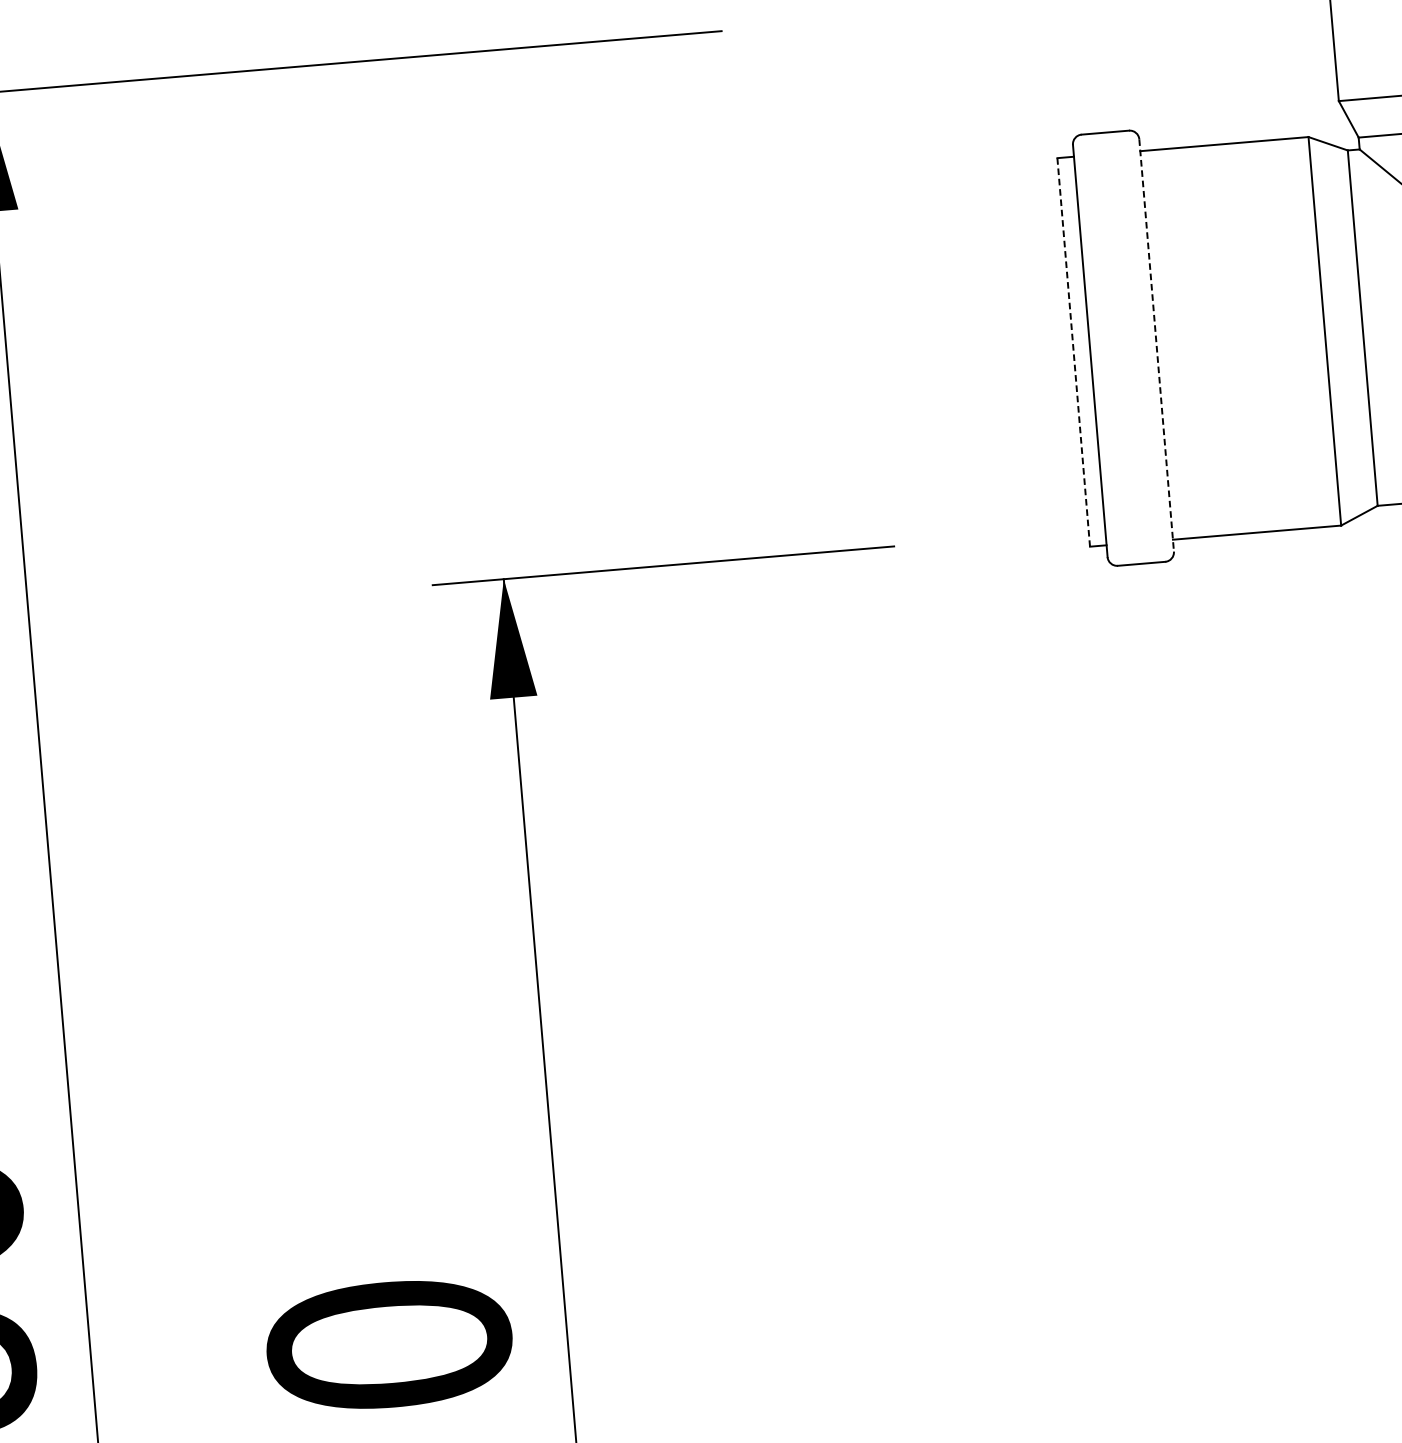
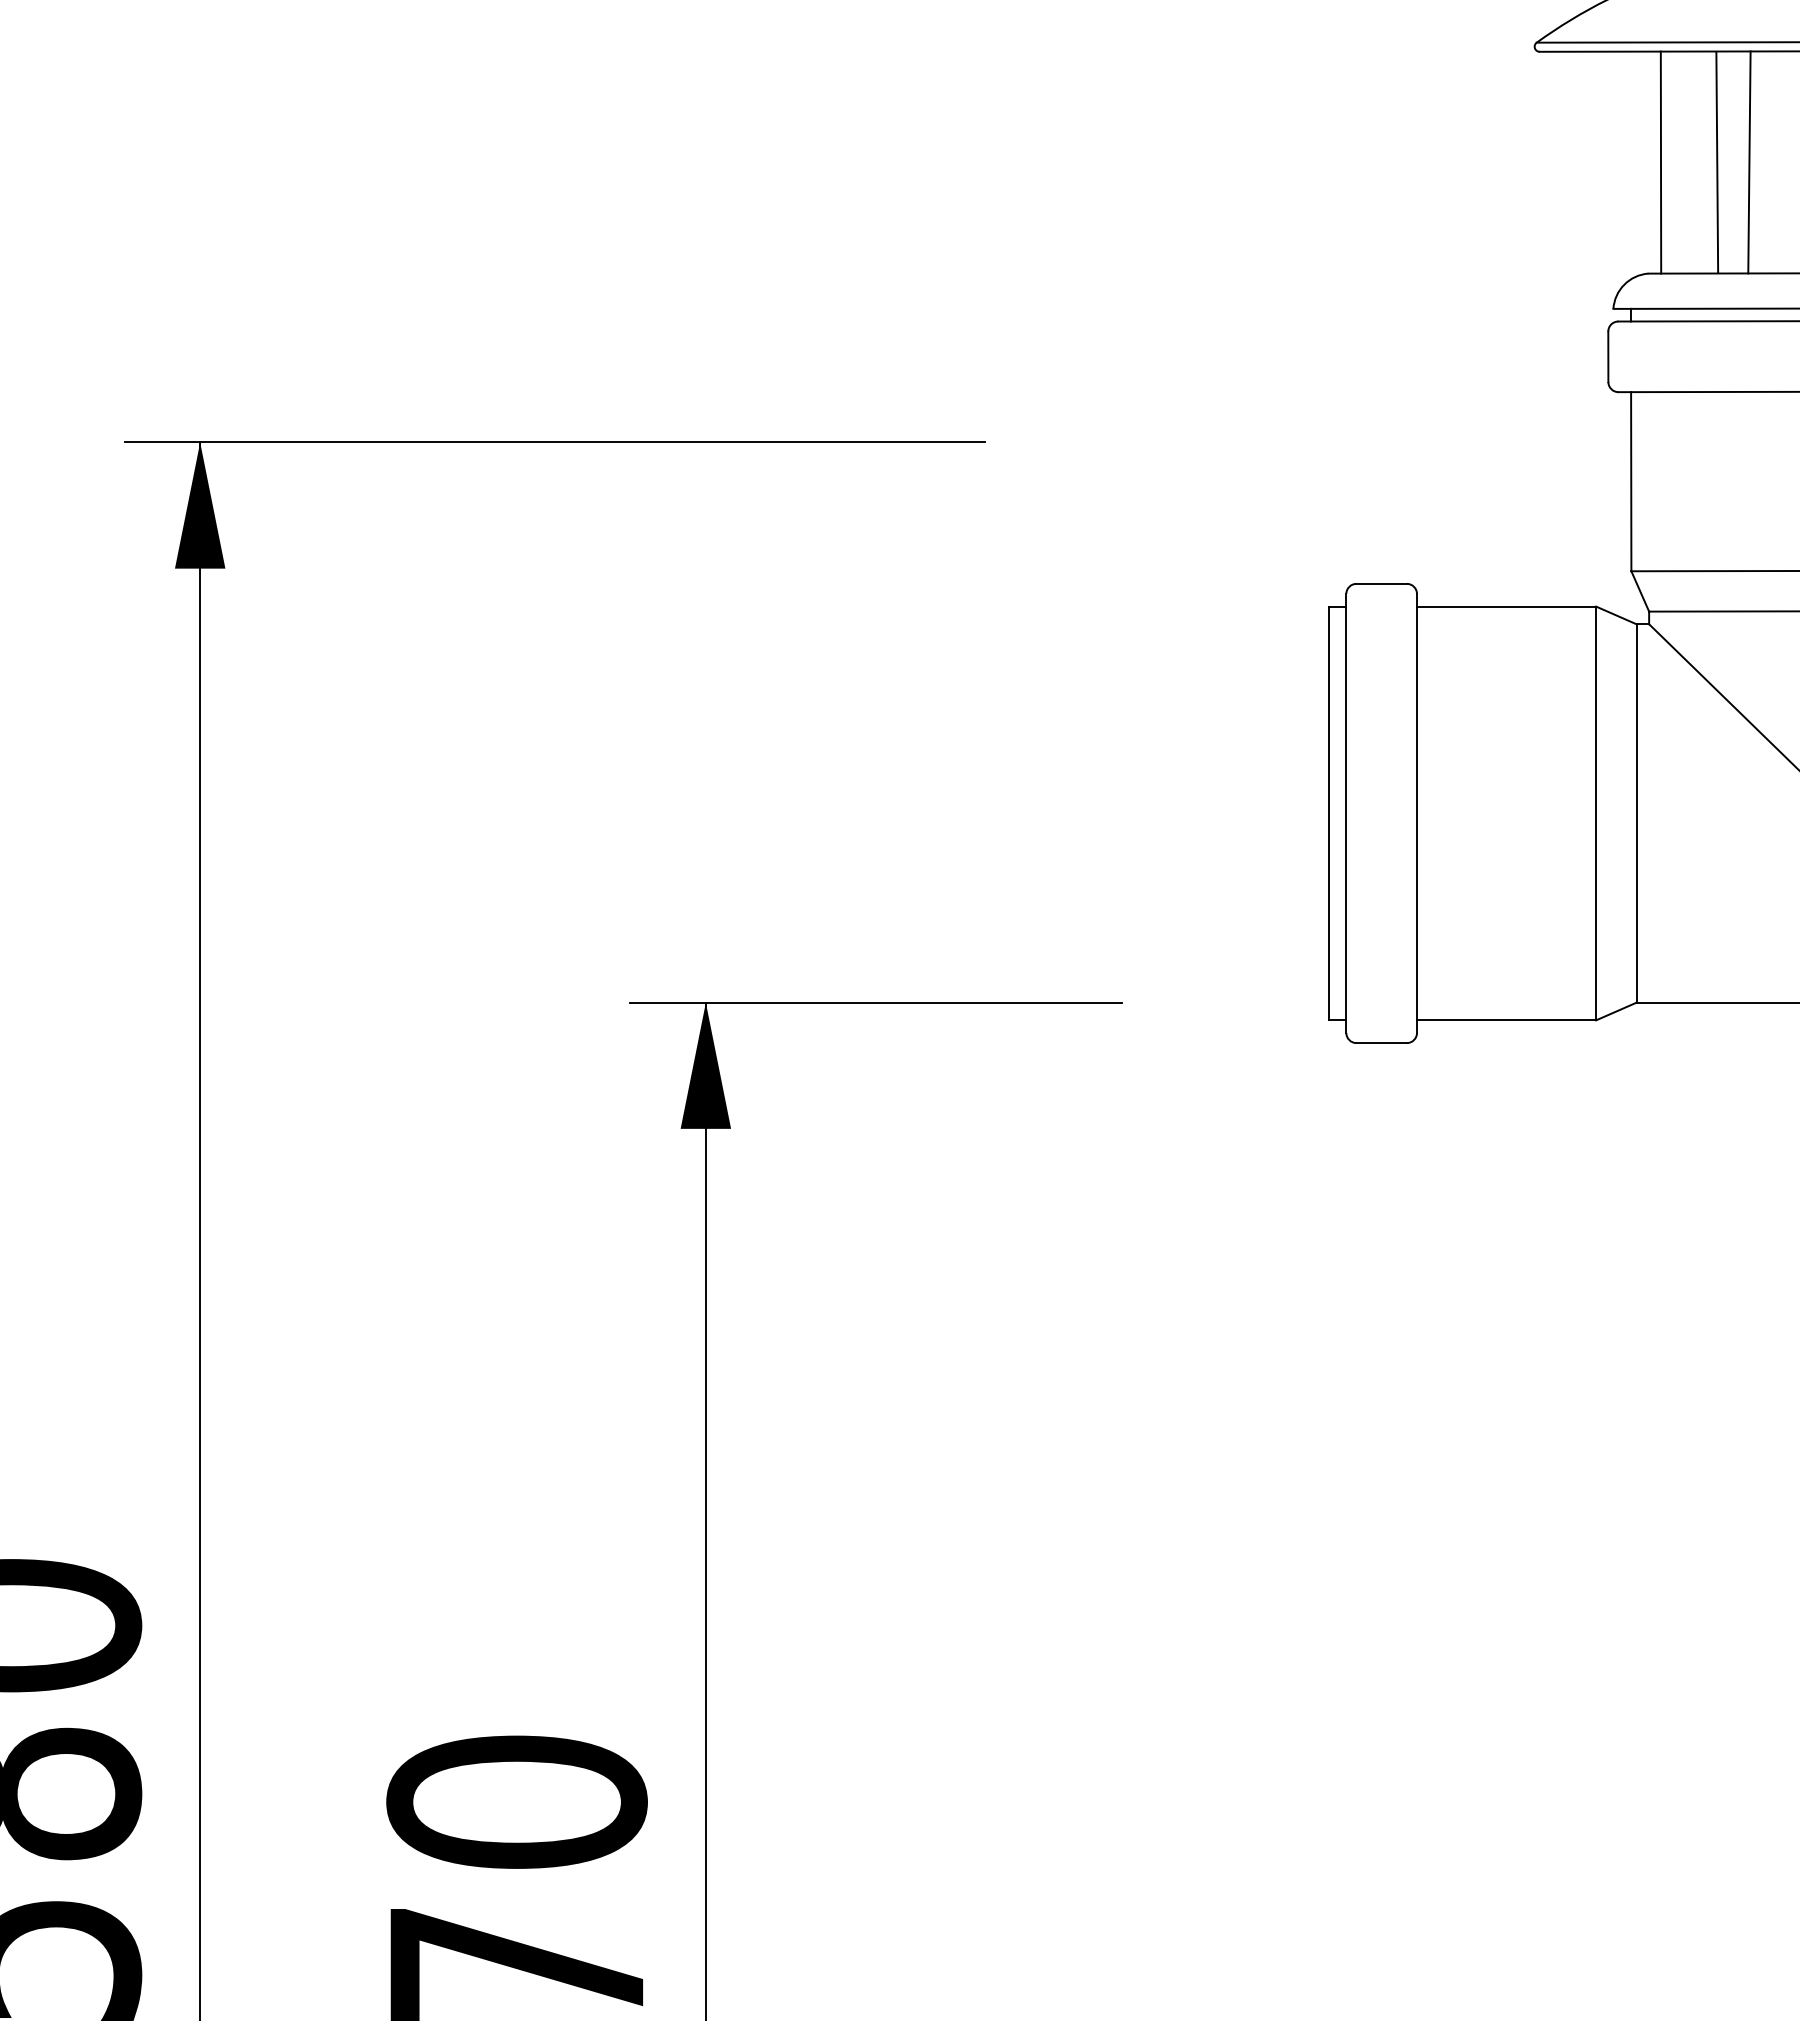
line: (1157, 345) -> (1417, 813), dashed -> solid
line: (1073, 352) -> (1328, 813), dashed -> solid

